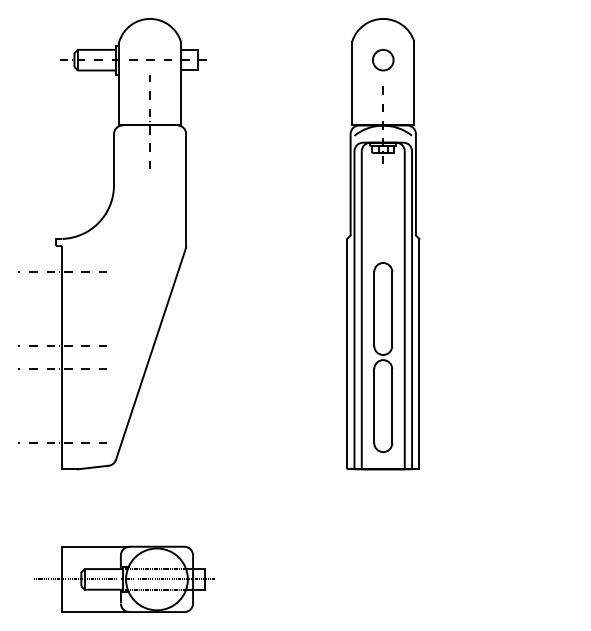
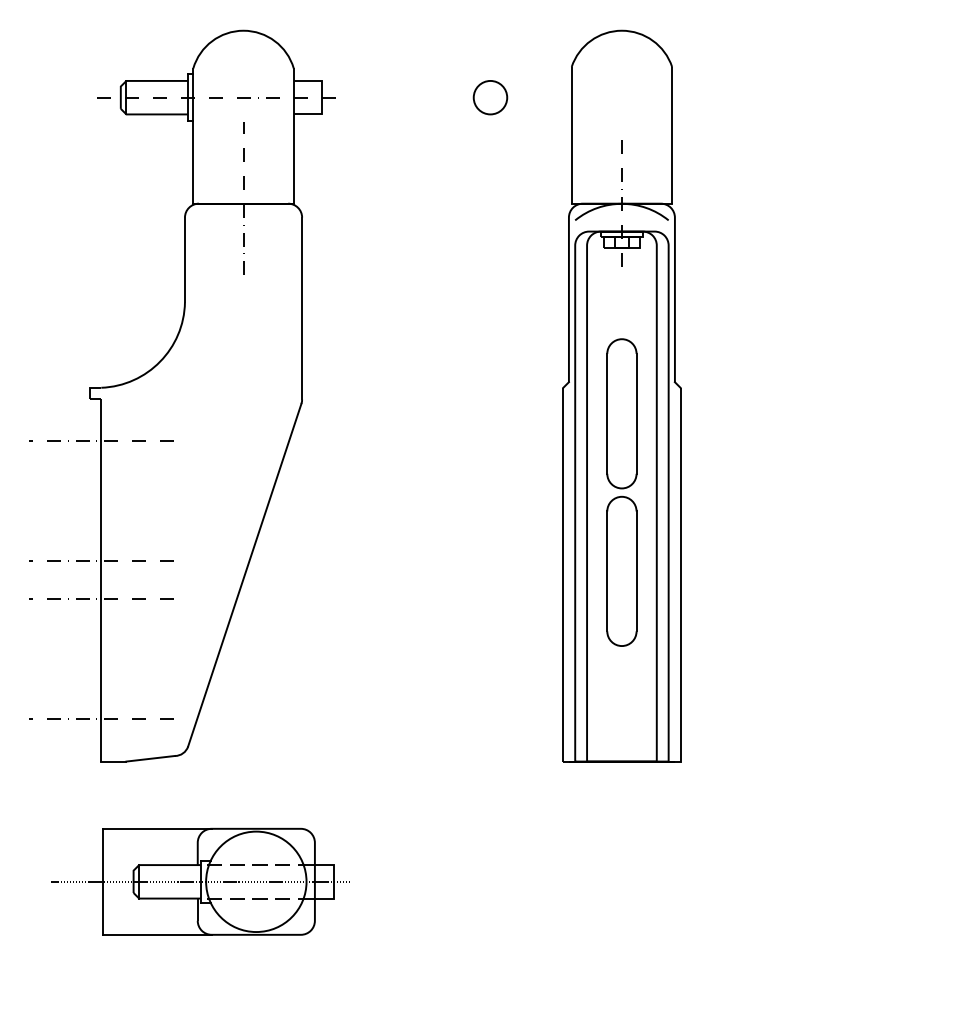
circle: (383, 60) -> (490, 98), moved
part: (383, 357) -> (622, 492), moved
part: (124, 578) -> (203, 880), moved

